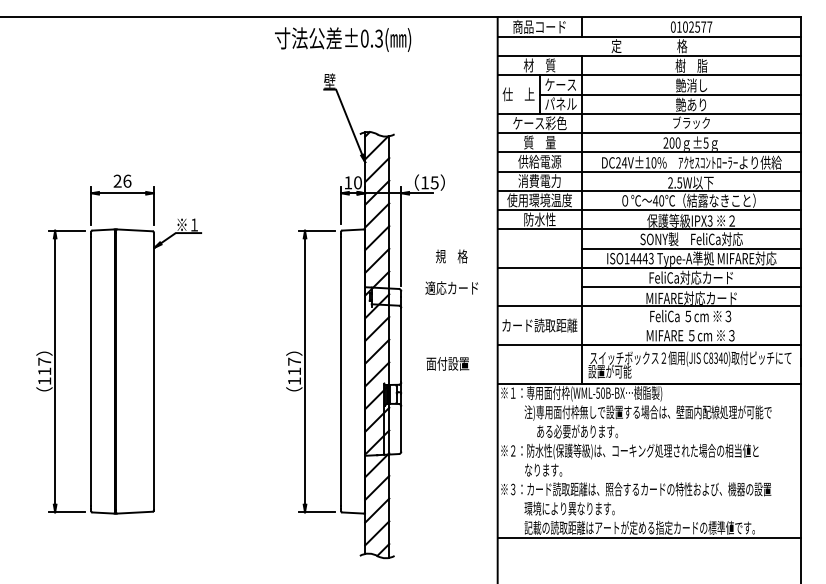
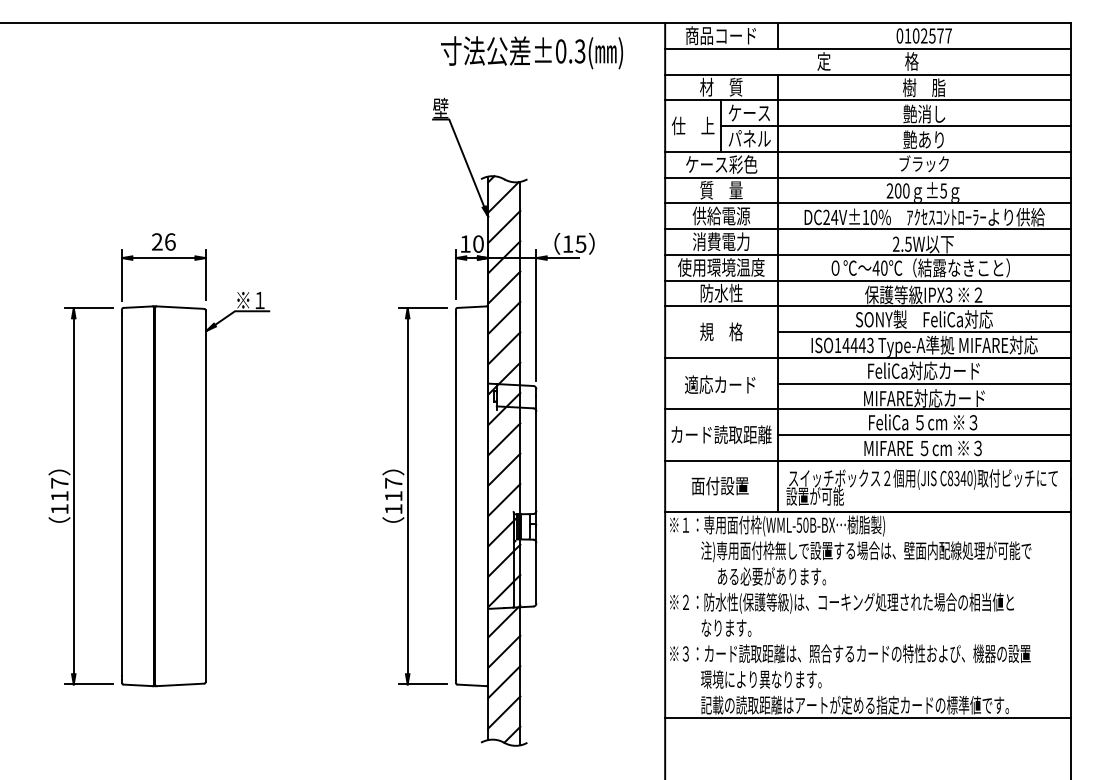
text: (343, 39) -> (532, 52), moved
text: (451, 256) -> (721, 331), moved
text: (451, 287) -> (719, 383), moved
line: (691, 325) -> (924, 434), added
text: (447, 363) -> (719, 485), moved

